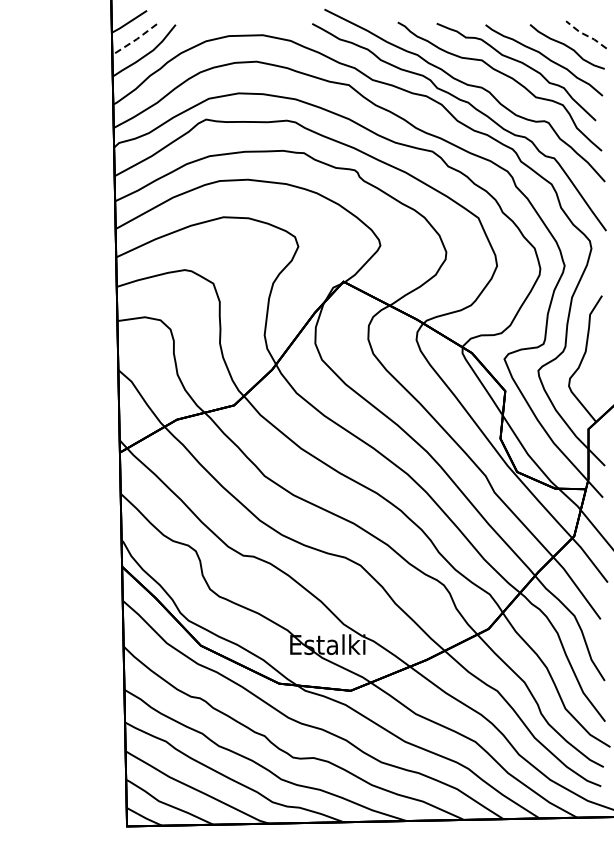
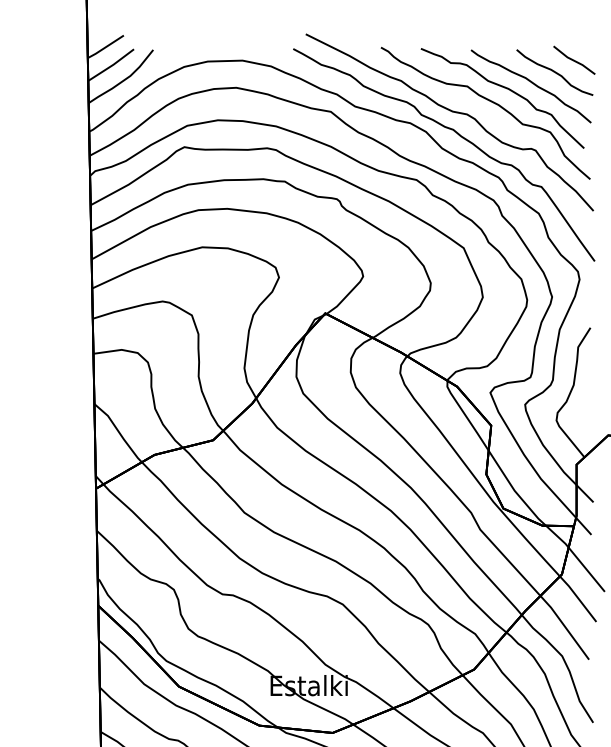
line: (585, 35) -> (573, 60), dashed -> solid
line: (135, 40) -> (112, 66), dashed -> solid

